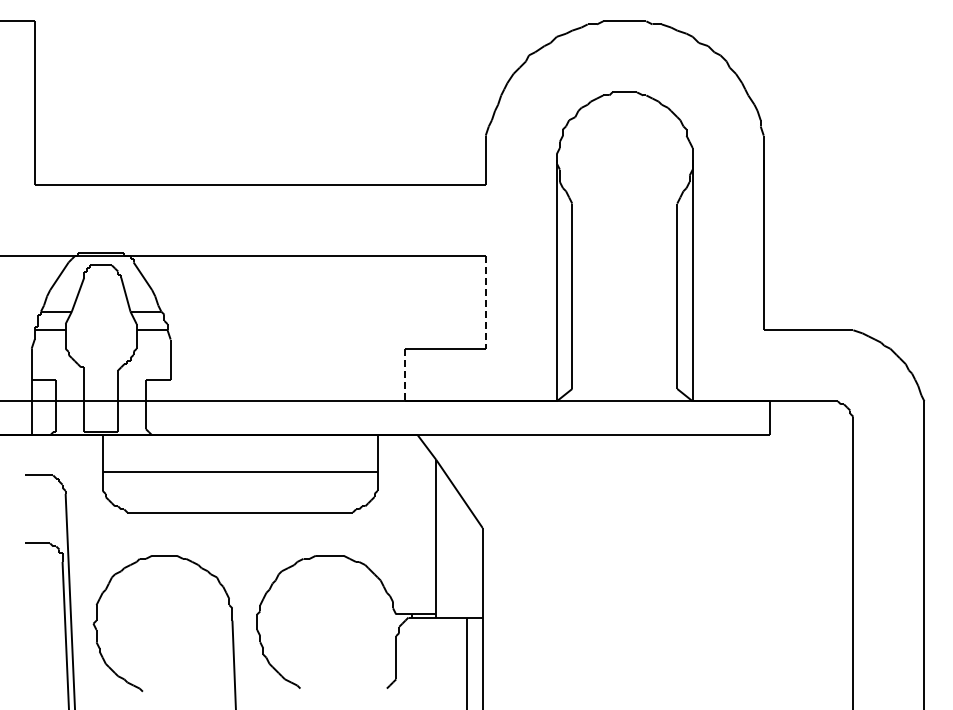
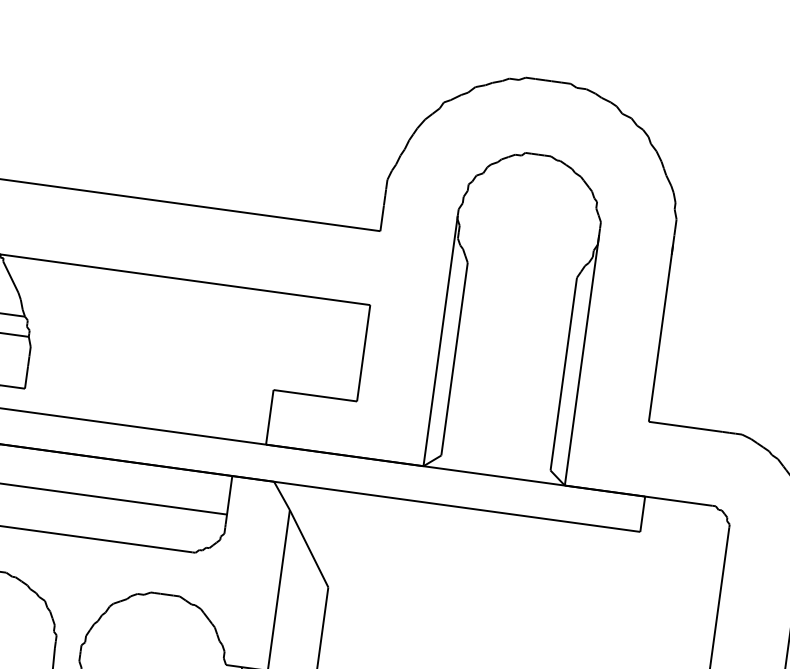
line: (485, 302) -> (363, 353), dashed -> solid
line: (405, 375) -> (269, 417), dashed -> solid

